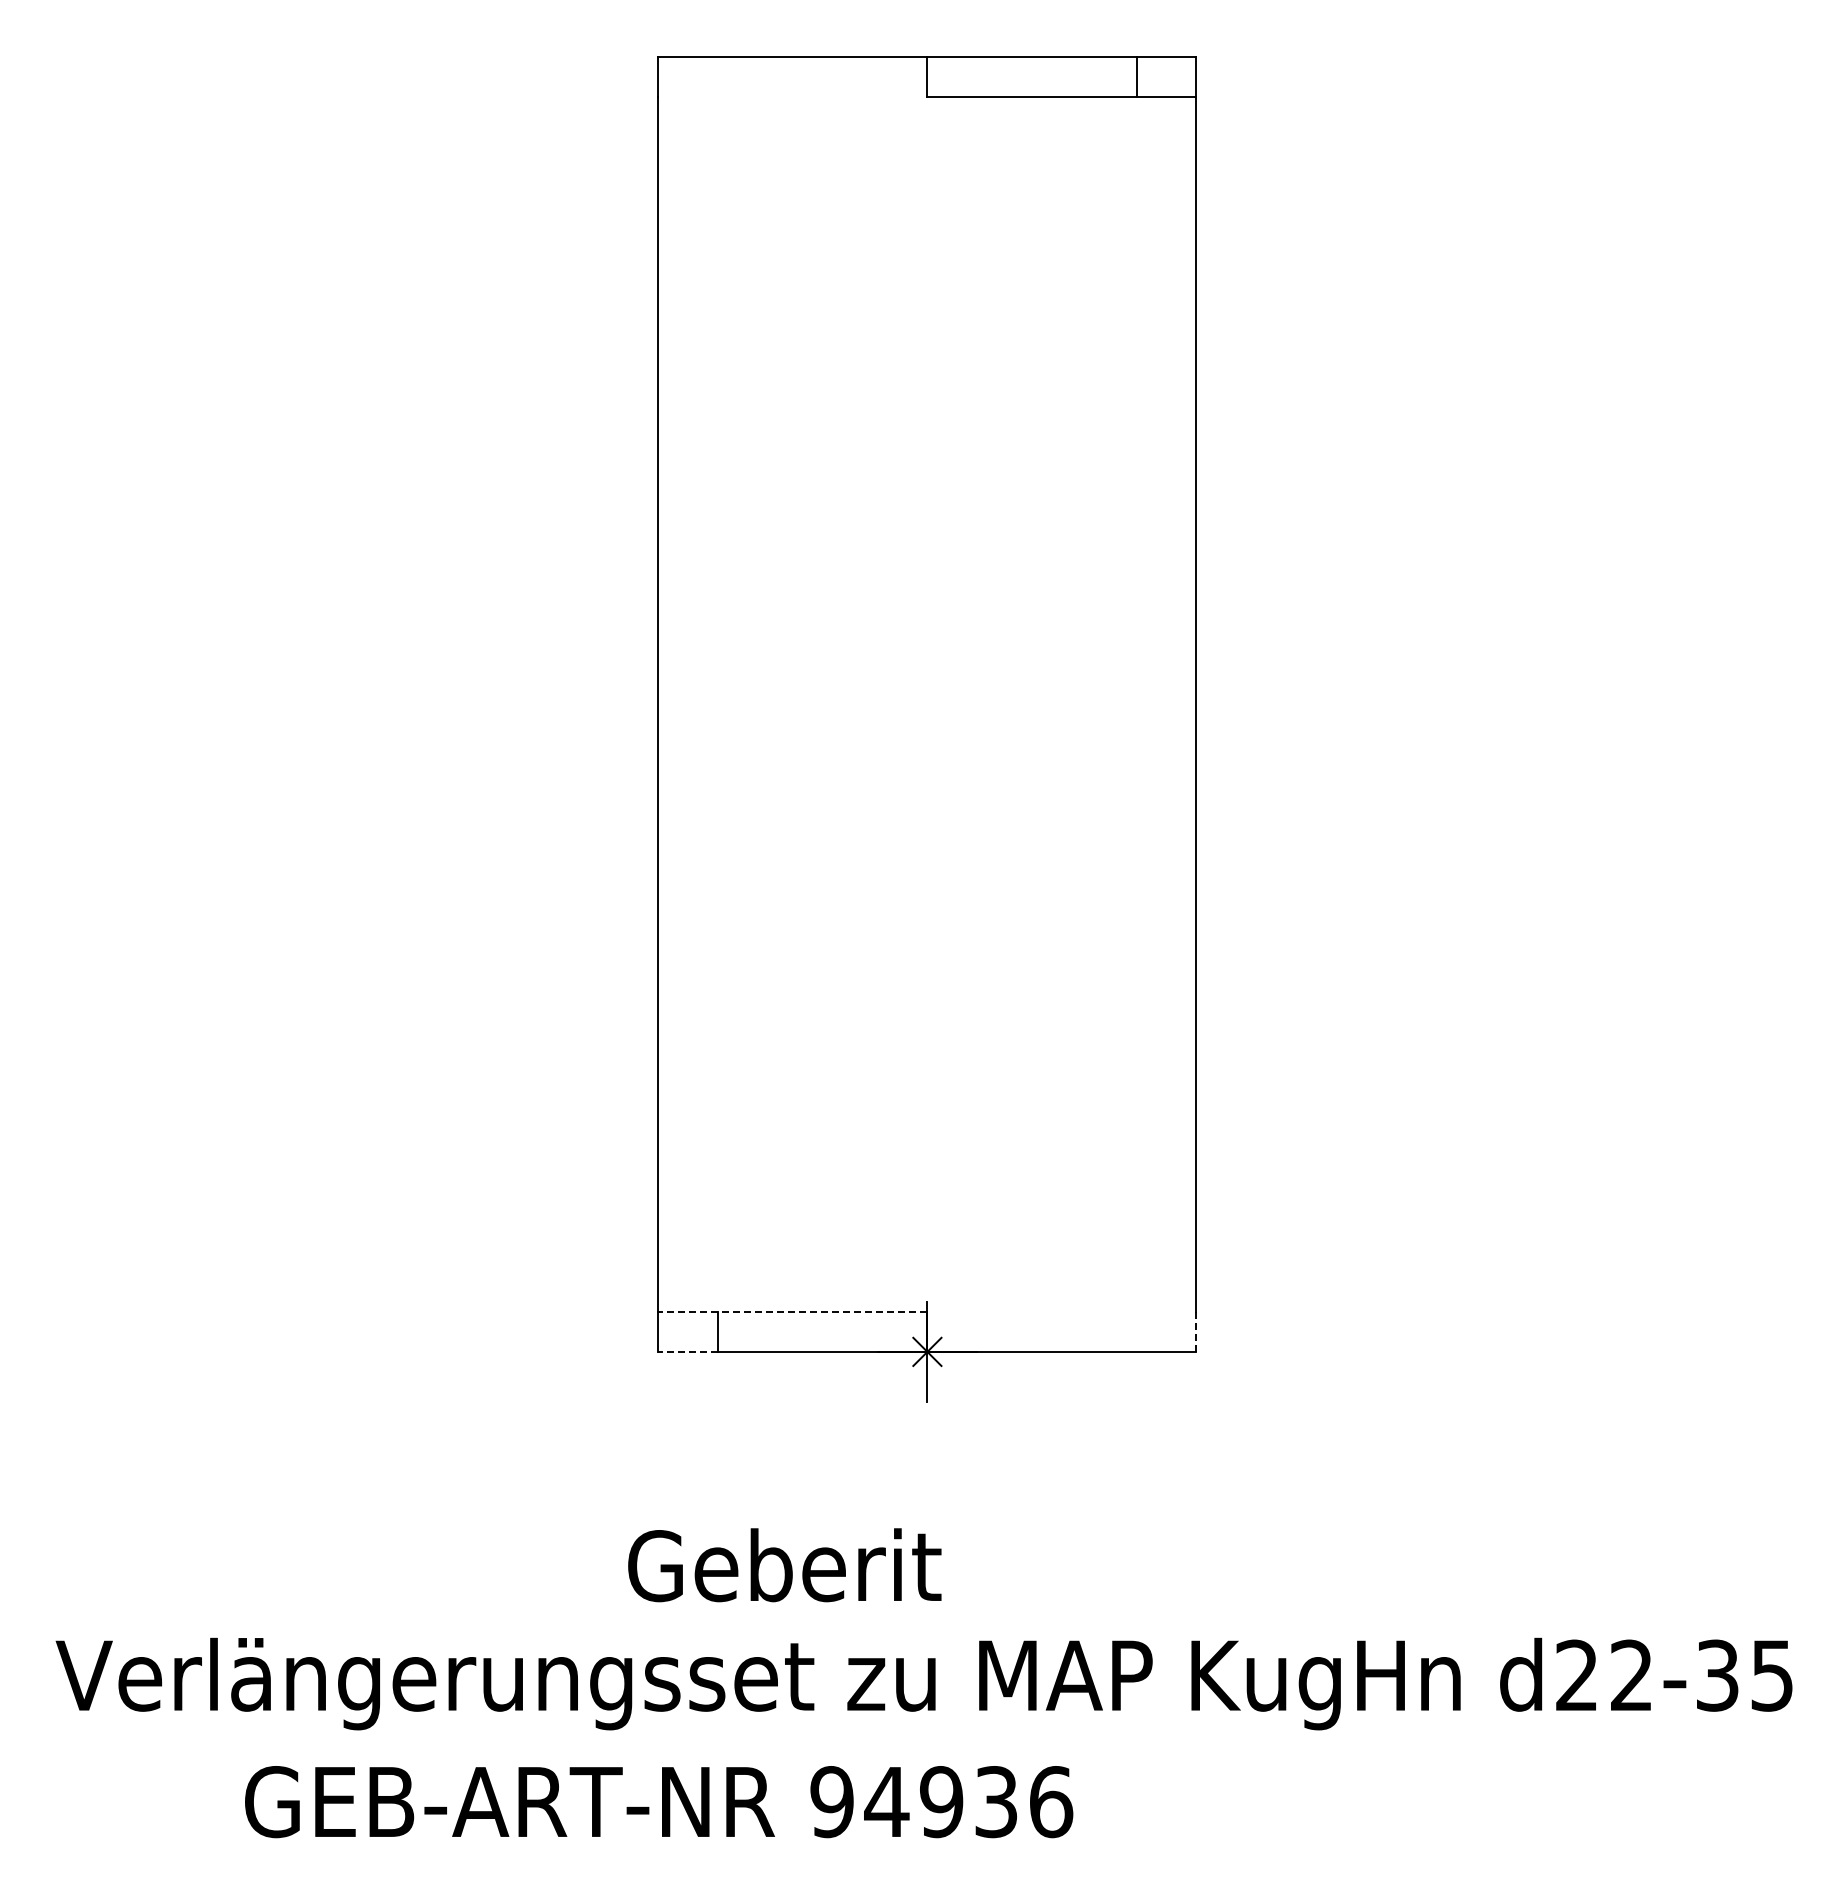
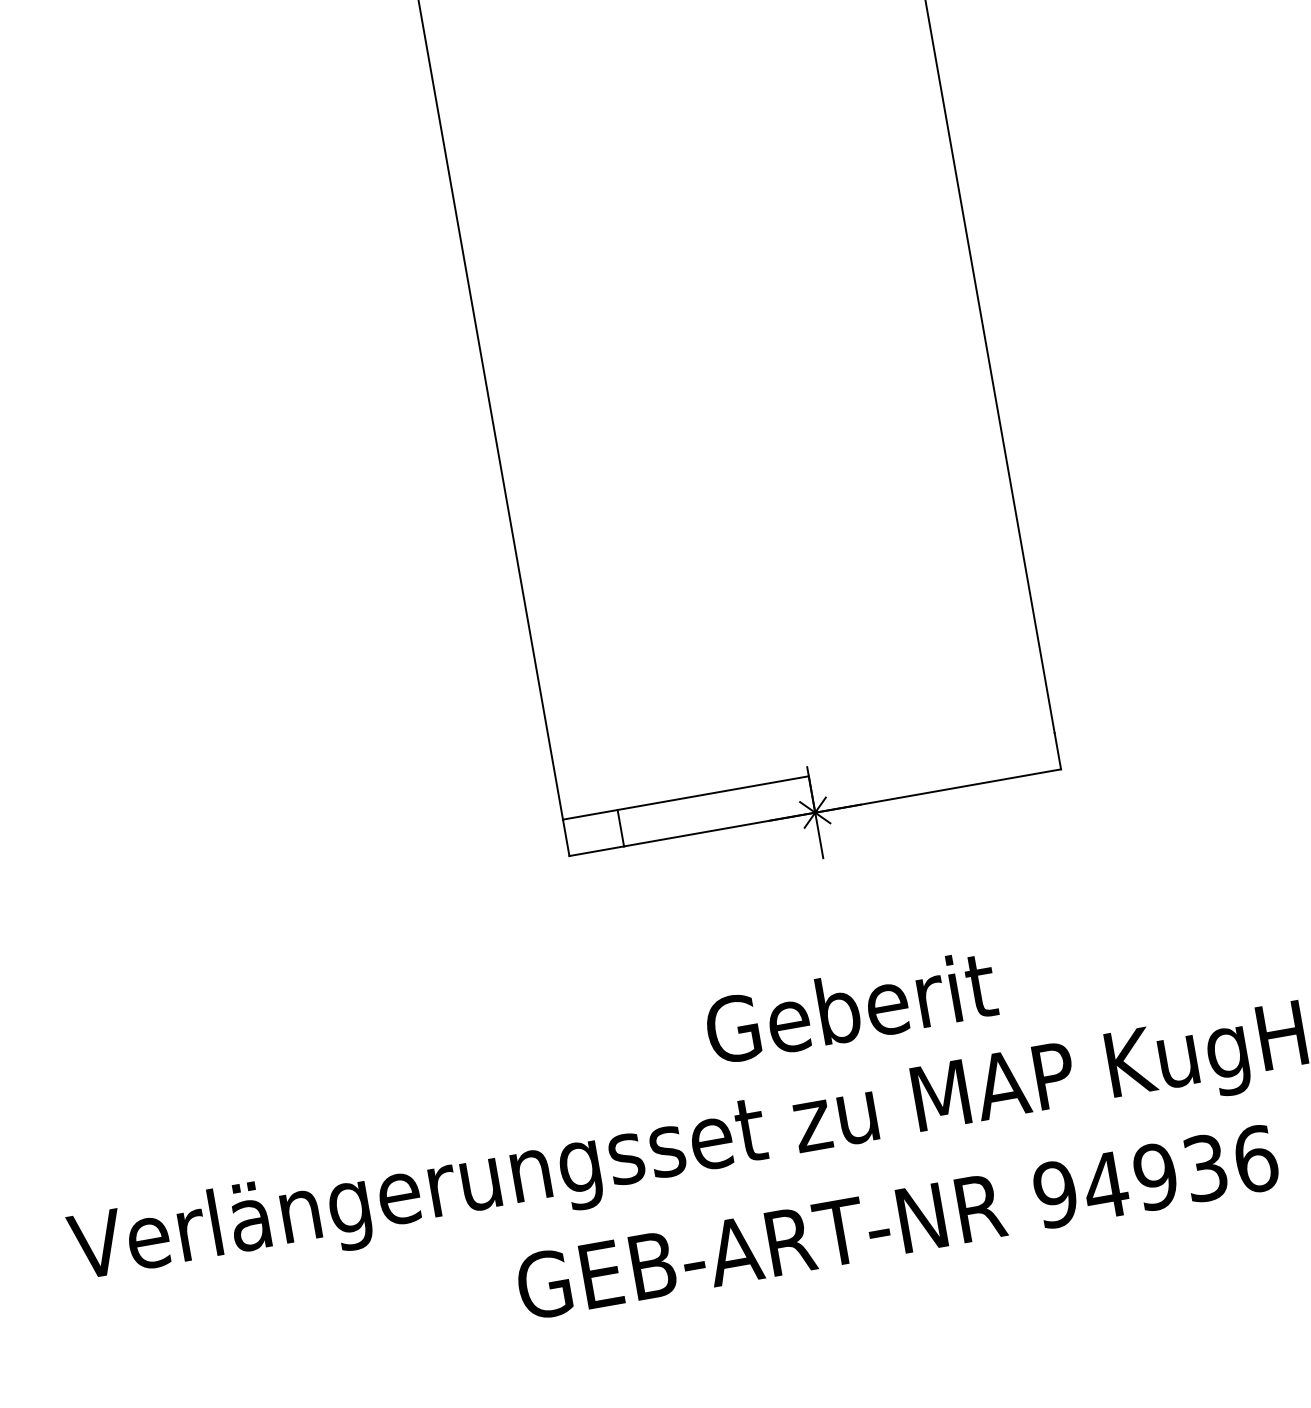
line: (792, 1312) -> (685, 798), dashed -> solid
line: (1196, 1331) -> (1057, 750), dashed -> solid
line: (688, 1351) -> (596, 850), dashed -> solid
text: (784, 1565) -> (850, 1007), moved
text: (659, 1802) -> (897, 1222), moved

